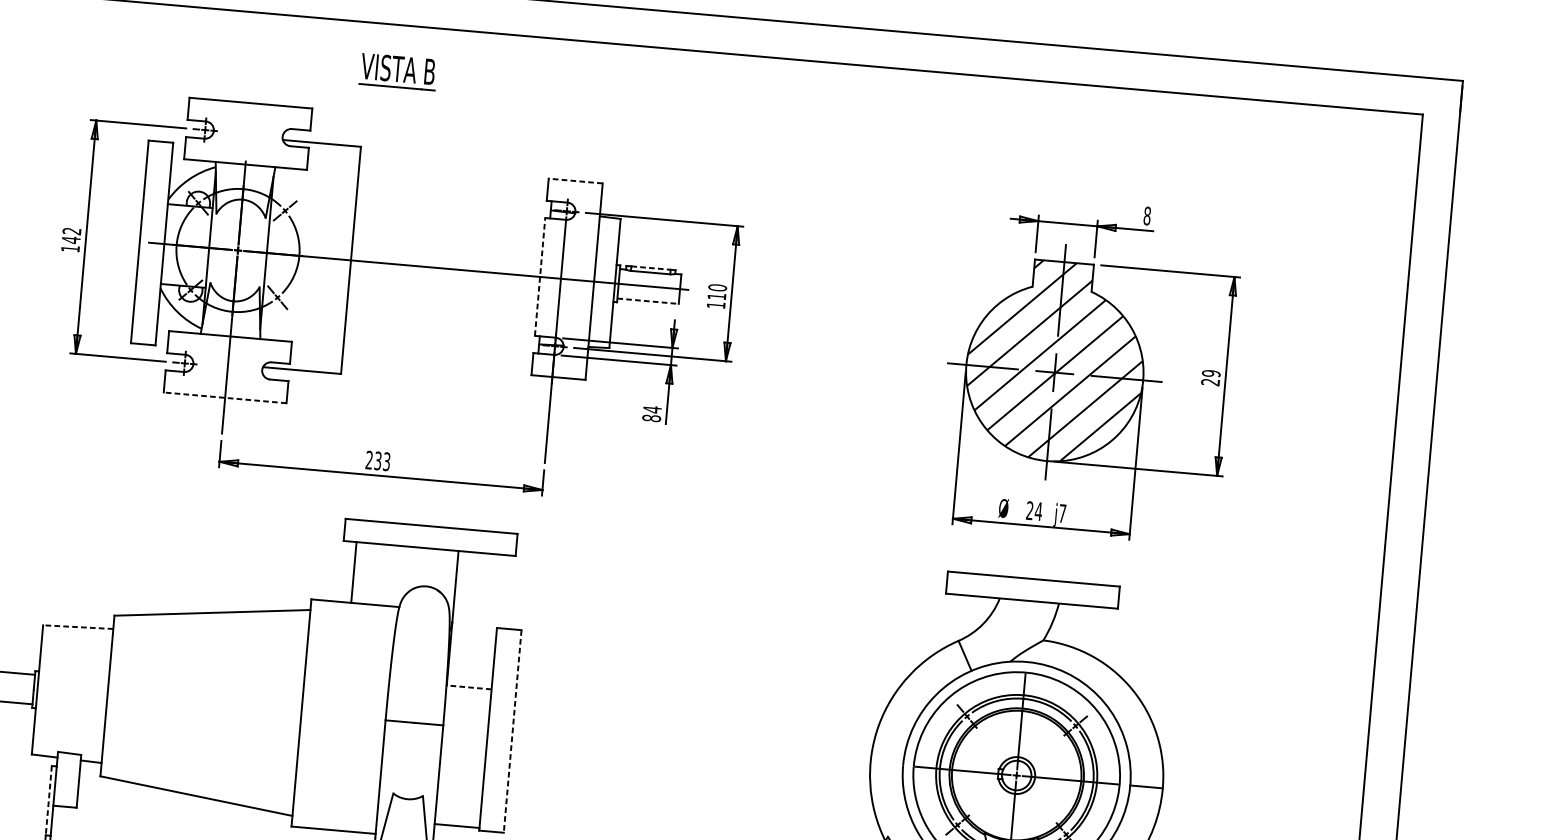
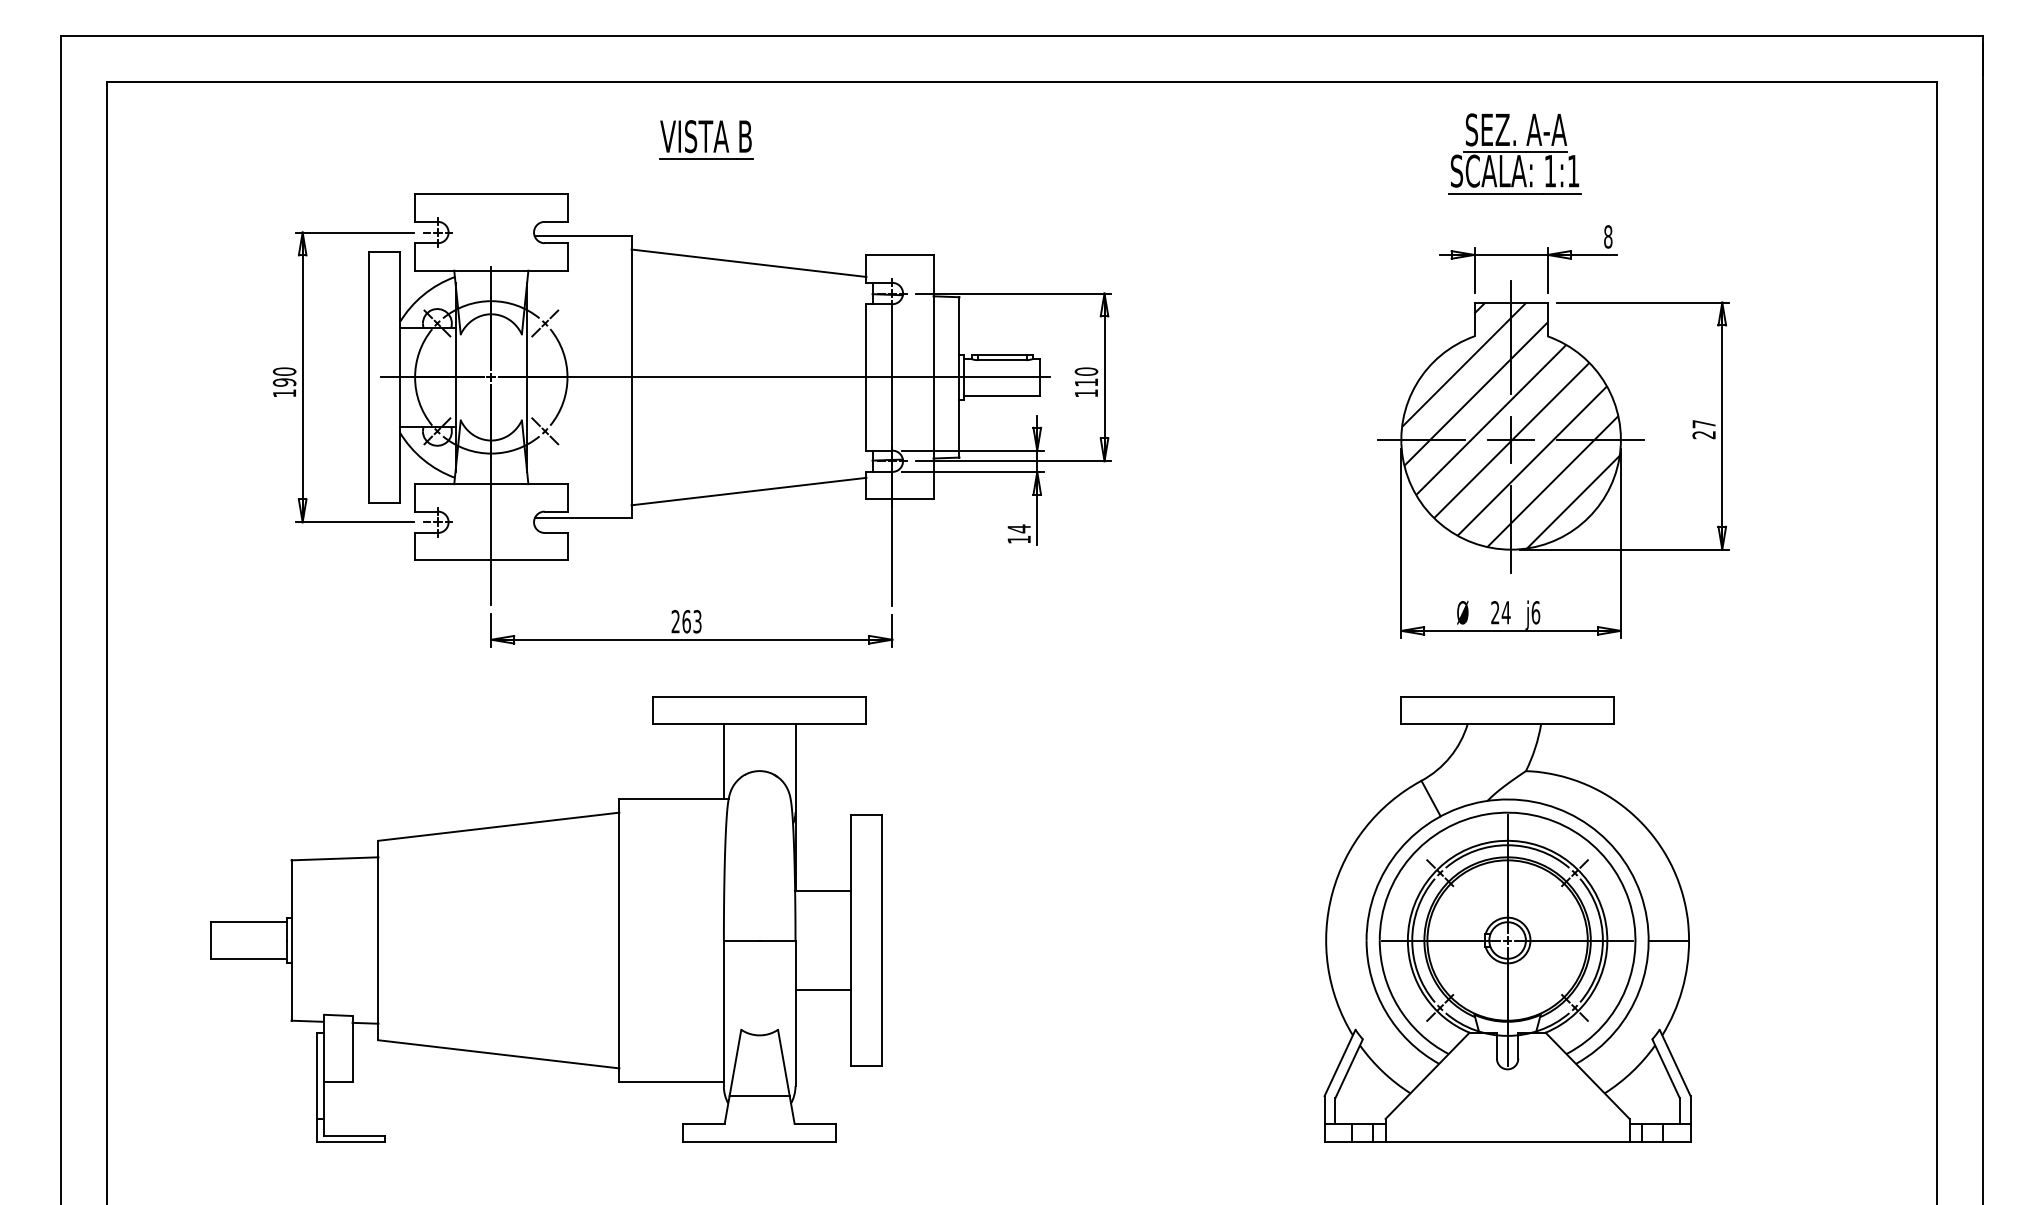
part: (398, 71) -> (706, 139), moved
part: (1077, 142) -> (1514, 153), added
line: (453, 176) -> (748, 262), added
line: (576, 181) -> (900, 255), dashed -> solid
text: (71, 236) -> (284, 377), 142 -> 190
line: (651, 268) -> (1002, 354), dashed -> solid
line: (540, 276) -> (866, 376), dashed -> solid
line: (648, 301) -> (1002, 395), dashed -> solid
line: (437, 360) -> (748, 491), added
text: (1210, 373) -> (1703, 424), 29 -> 27
line: (224, 397) -> (490, 560), dashed -> solid
text: (651, 418) -> (1019, 539), 84 -> 14
text: (378, 460) -> (686, 621), 233 -> 263
text: (1062, 513) -> (1535, 612), j7 -> j6
line: (353, 572) -> (723, 761), moved
line: (77, 626) -> (334, 858), dashed -> solid
line: (468, 687) -> (822, 890), dashed -> solid
line: (512, 731) -> (881, 940), dashed -> solid
line: (48, 801) -> (317, 1076), dashed -> solid
line: (457, 826) -> (823, 990), moved

